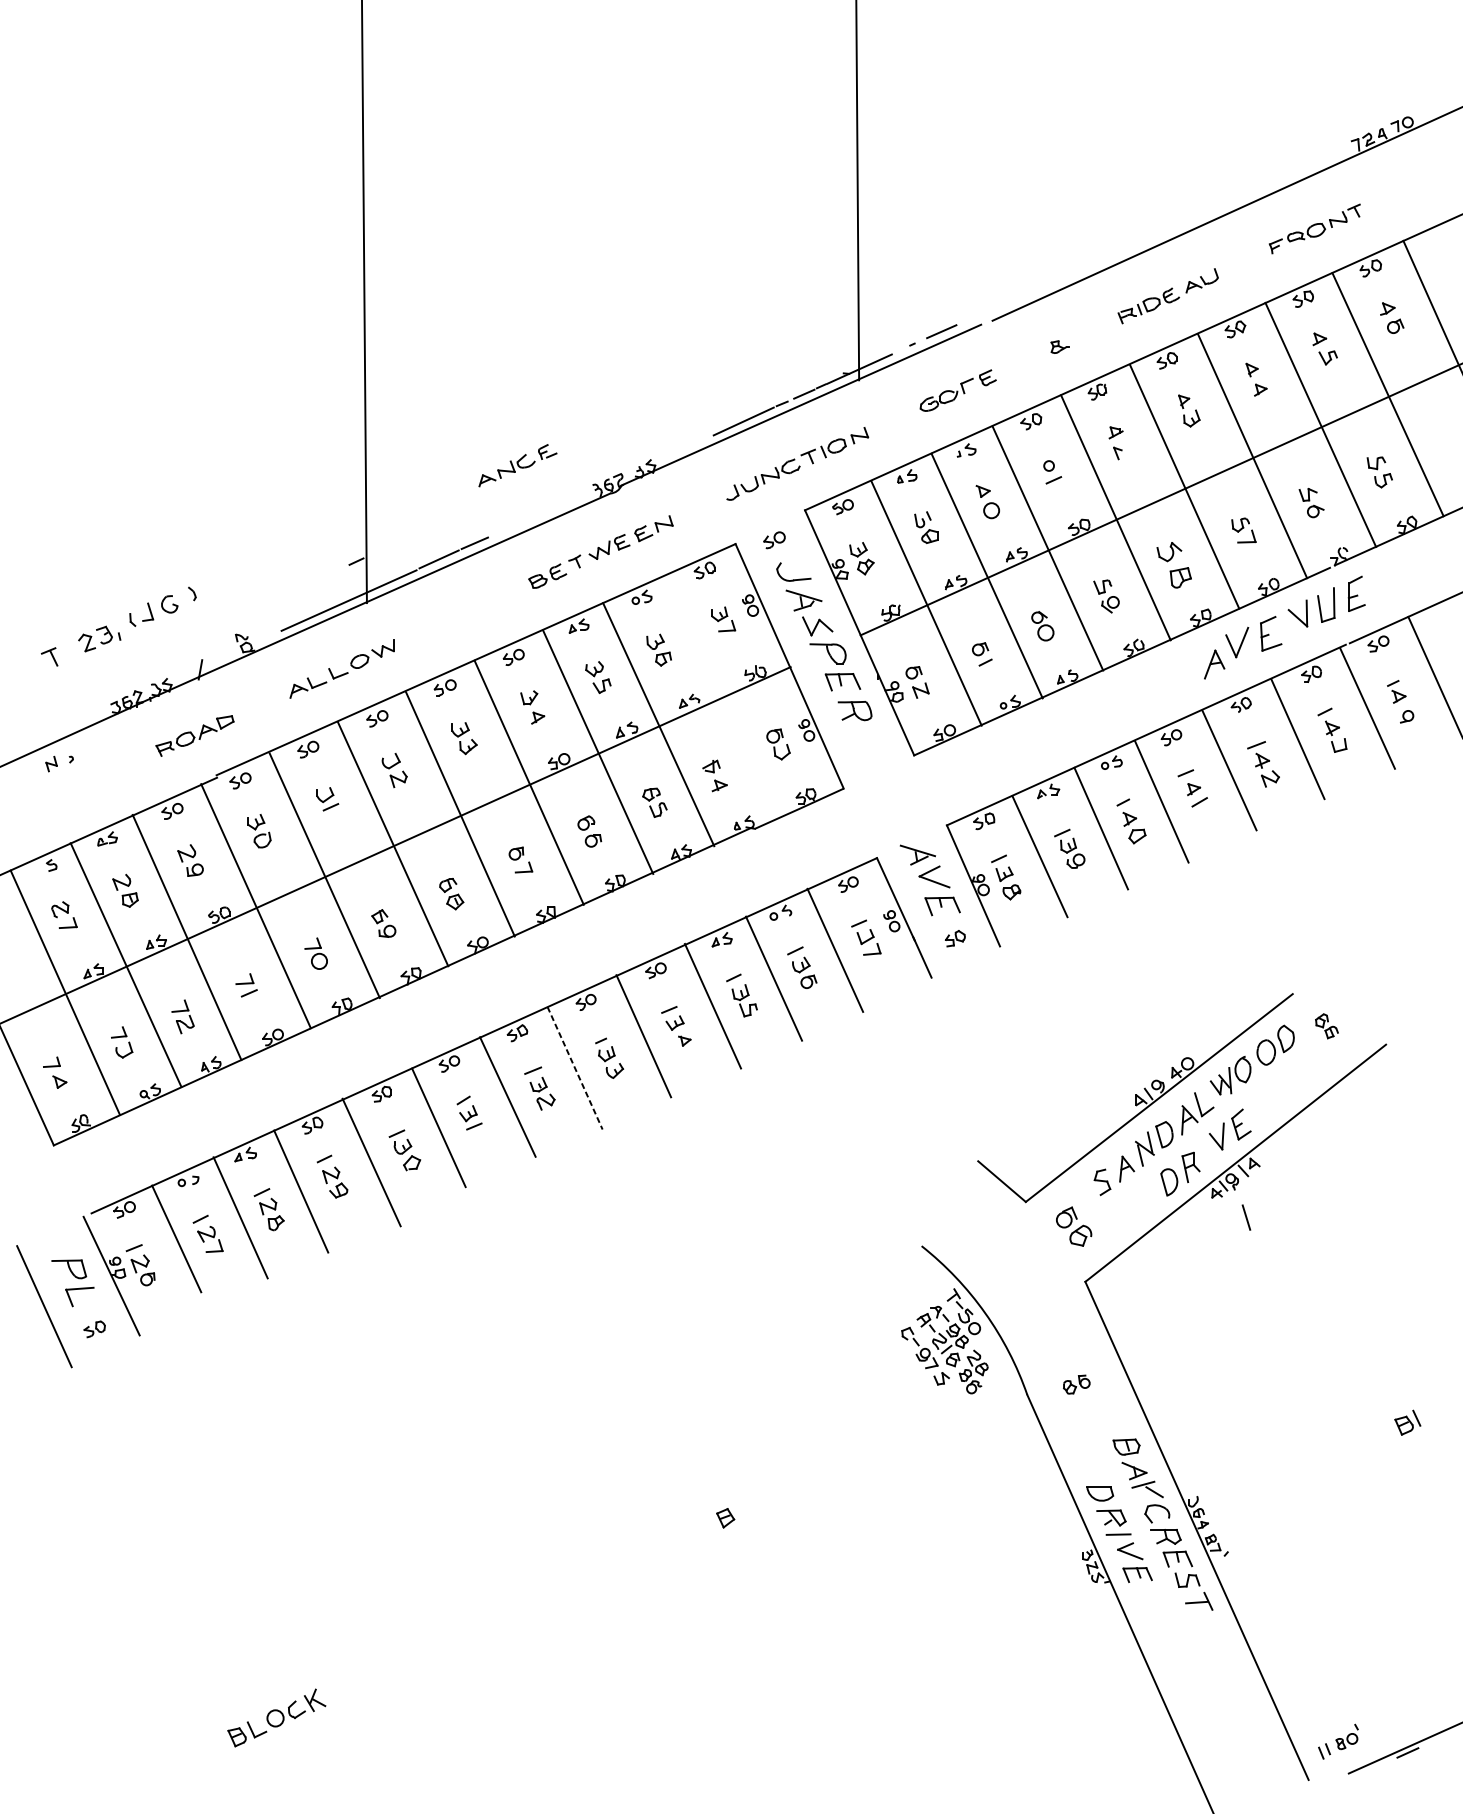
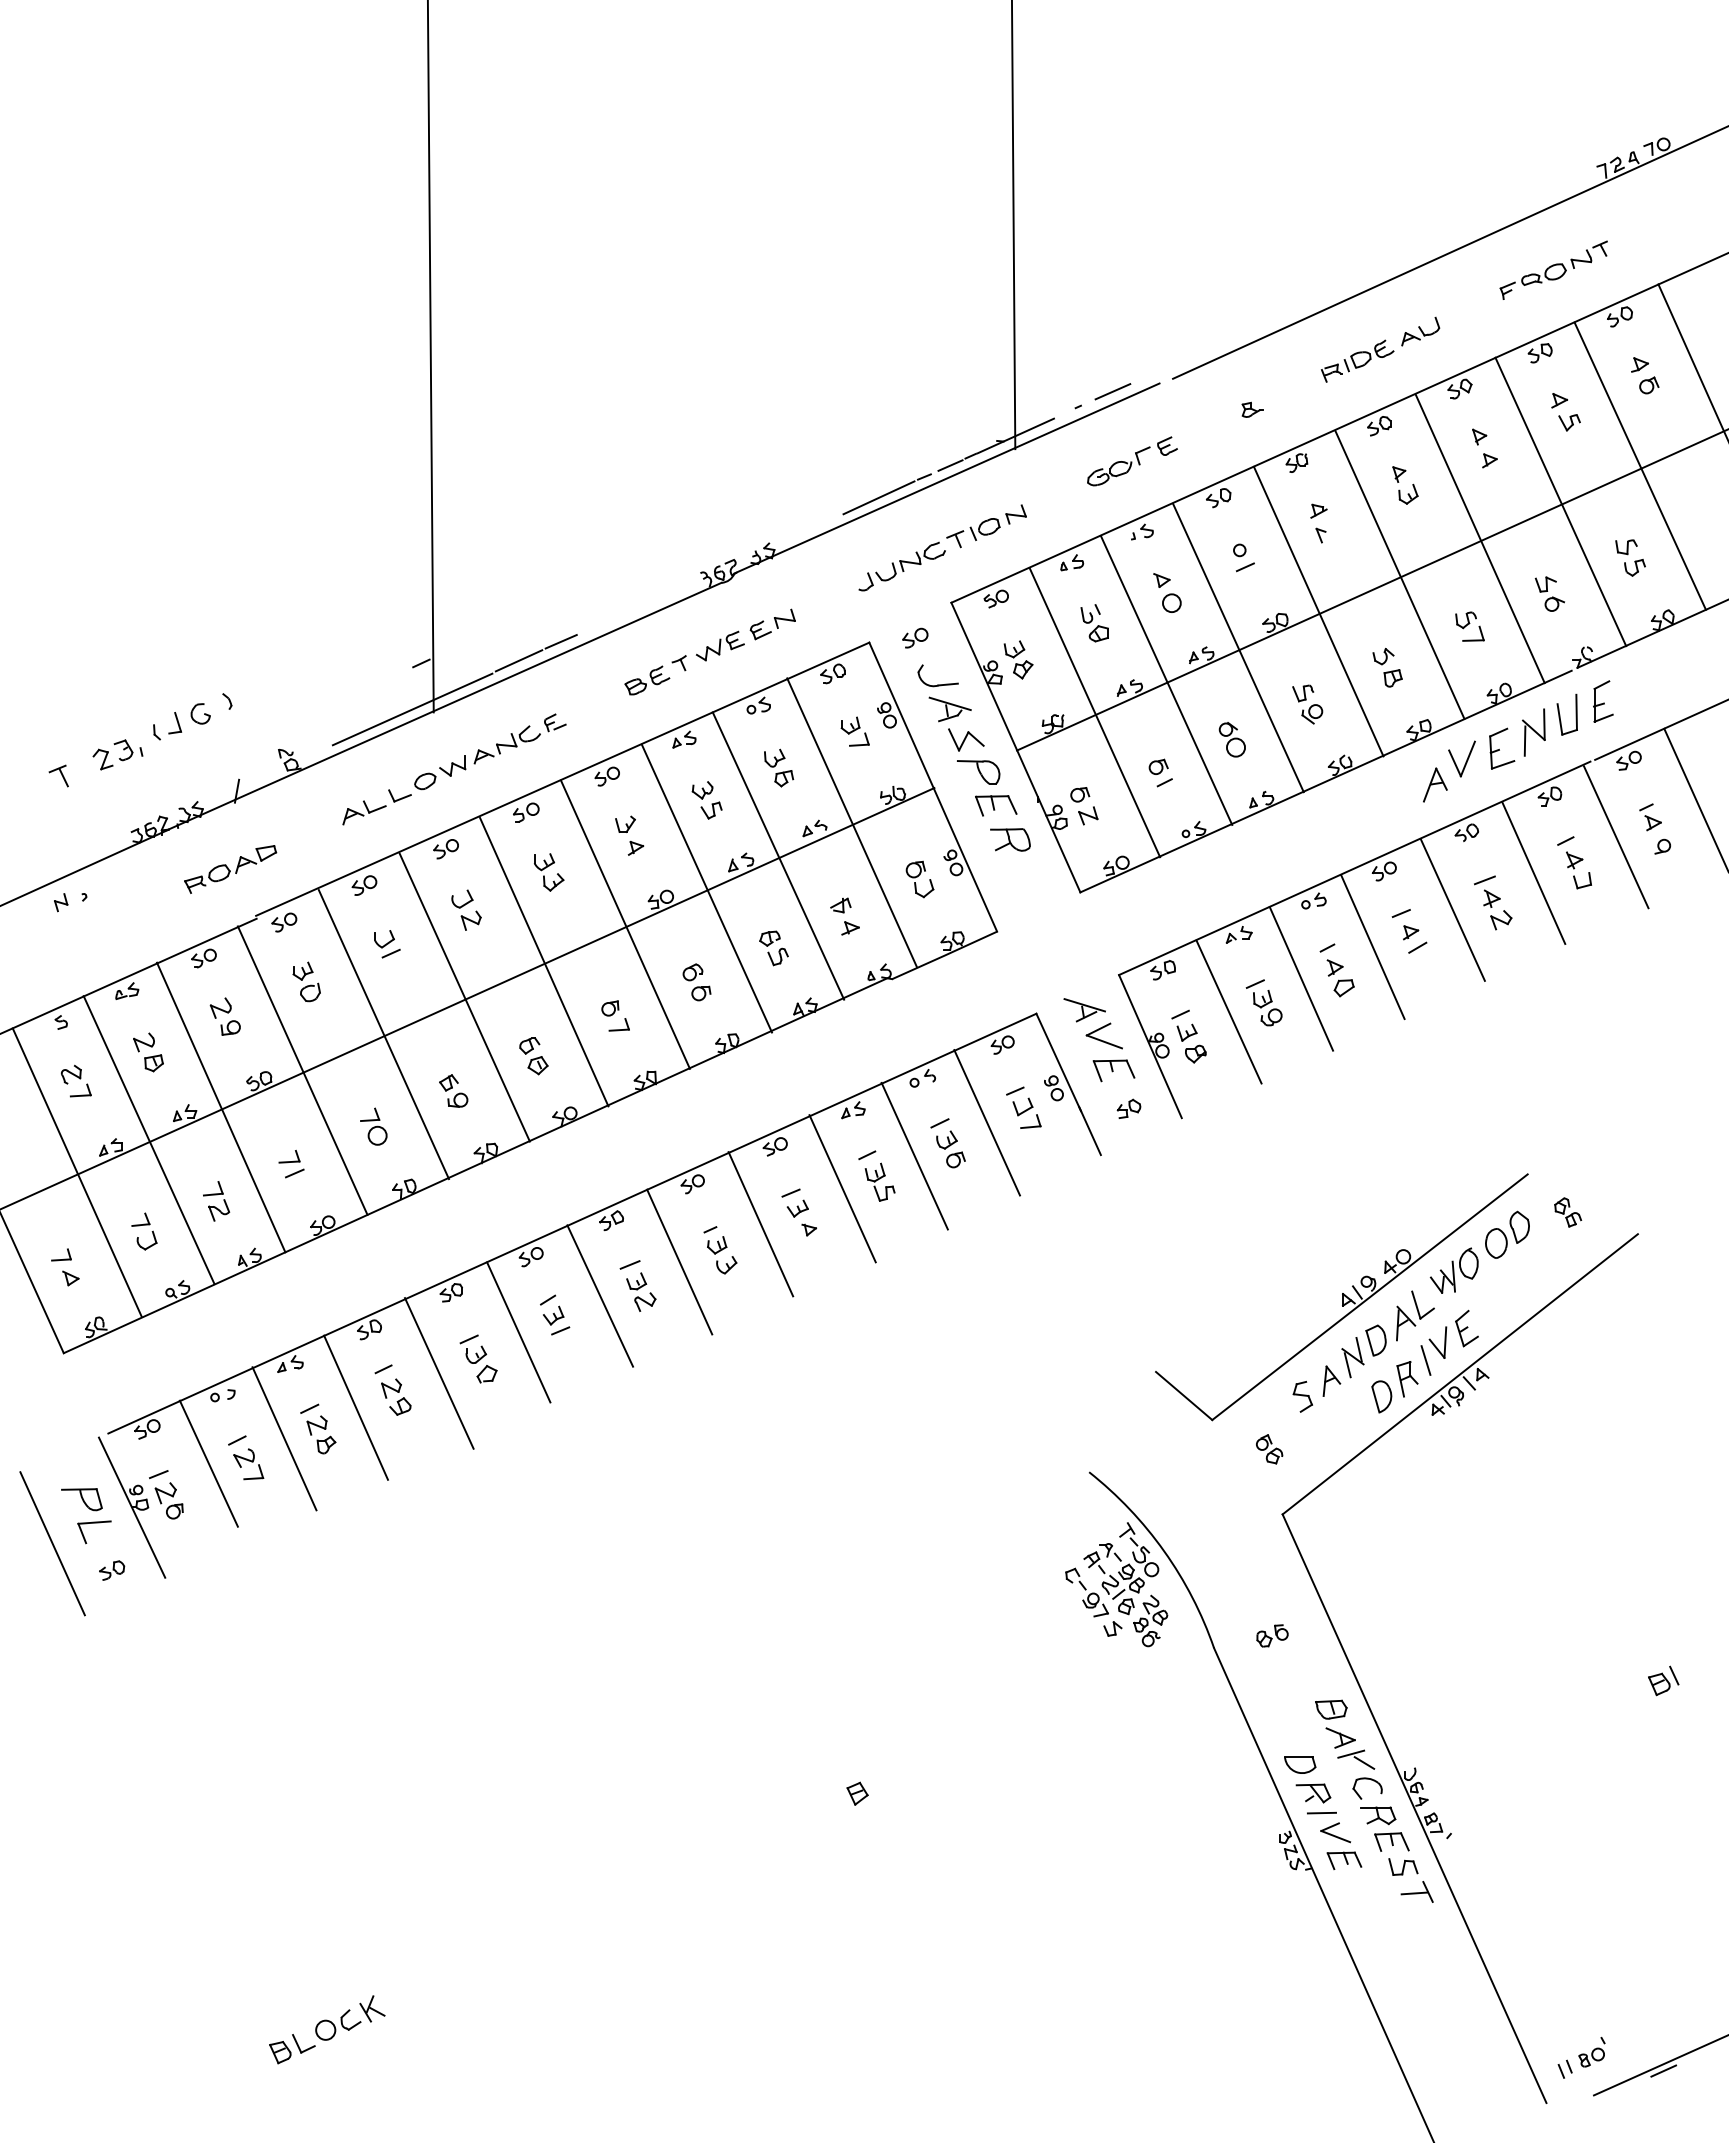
part: (517, 465) -> (519, 738), moved
part: (1174, 565) -> (1387, 667), size x0.71
line: (1290, 626) -> (1524, 740), added
line: (720, 696) -> (851, 822), added
line: (574, 1068) -> (679, 1262), dashed -> solid
line: (1246, 1217) -> (1425, 1360), moved
part: (1074, 1226) -> (1269, 1449), size x0.62

